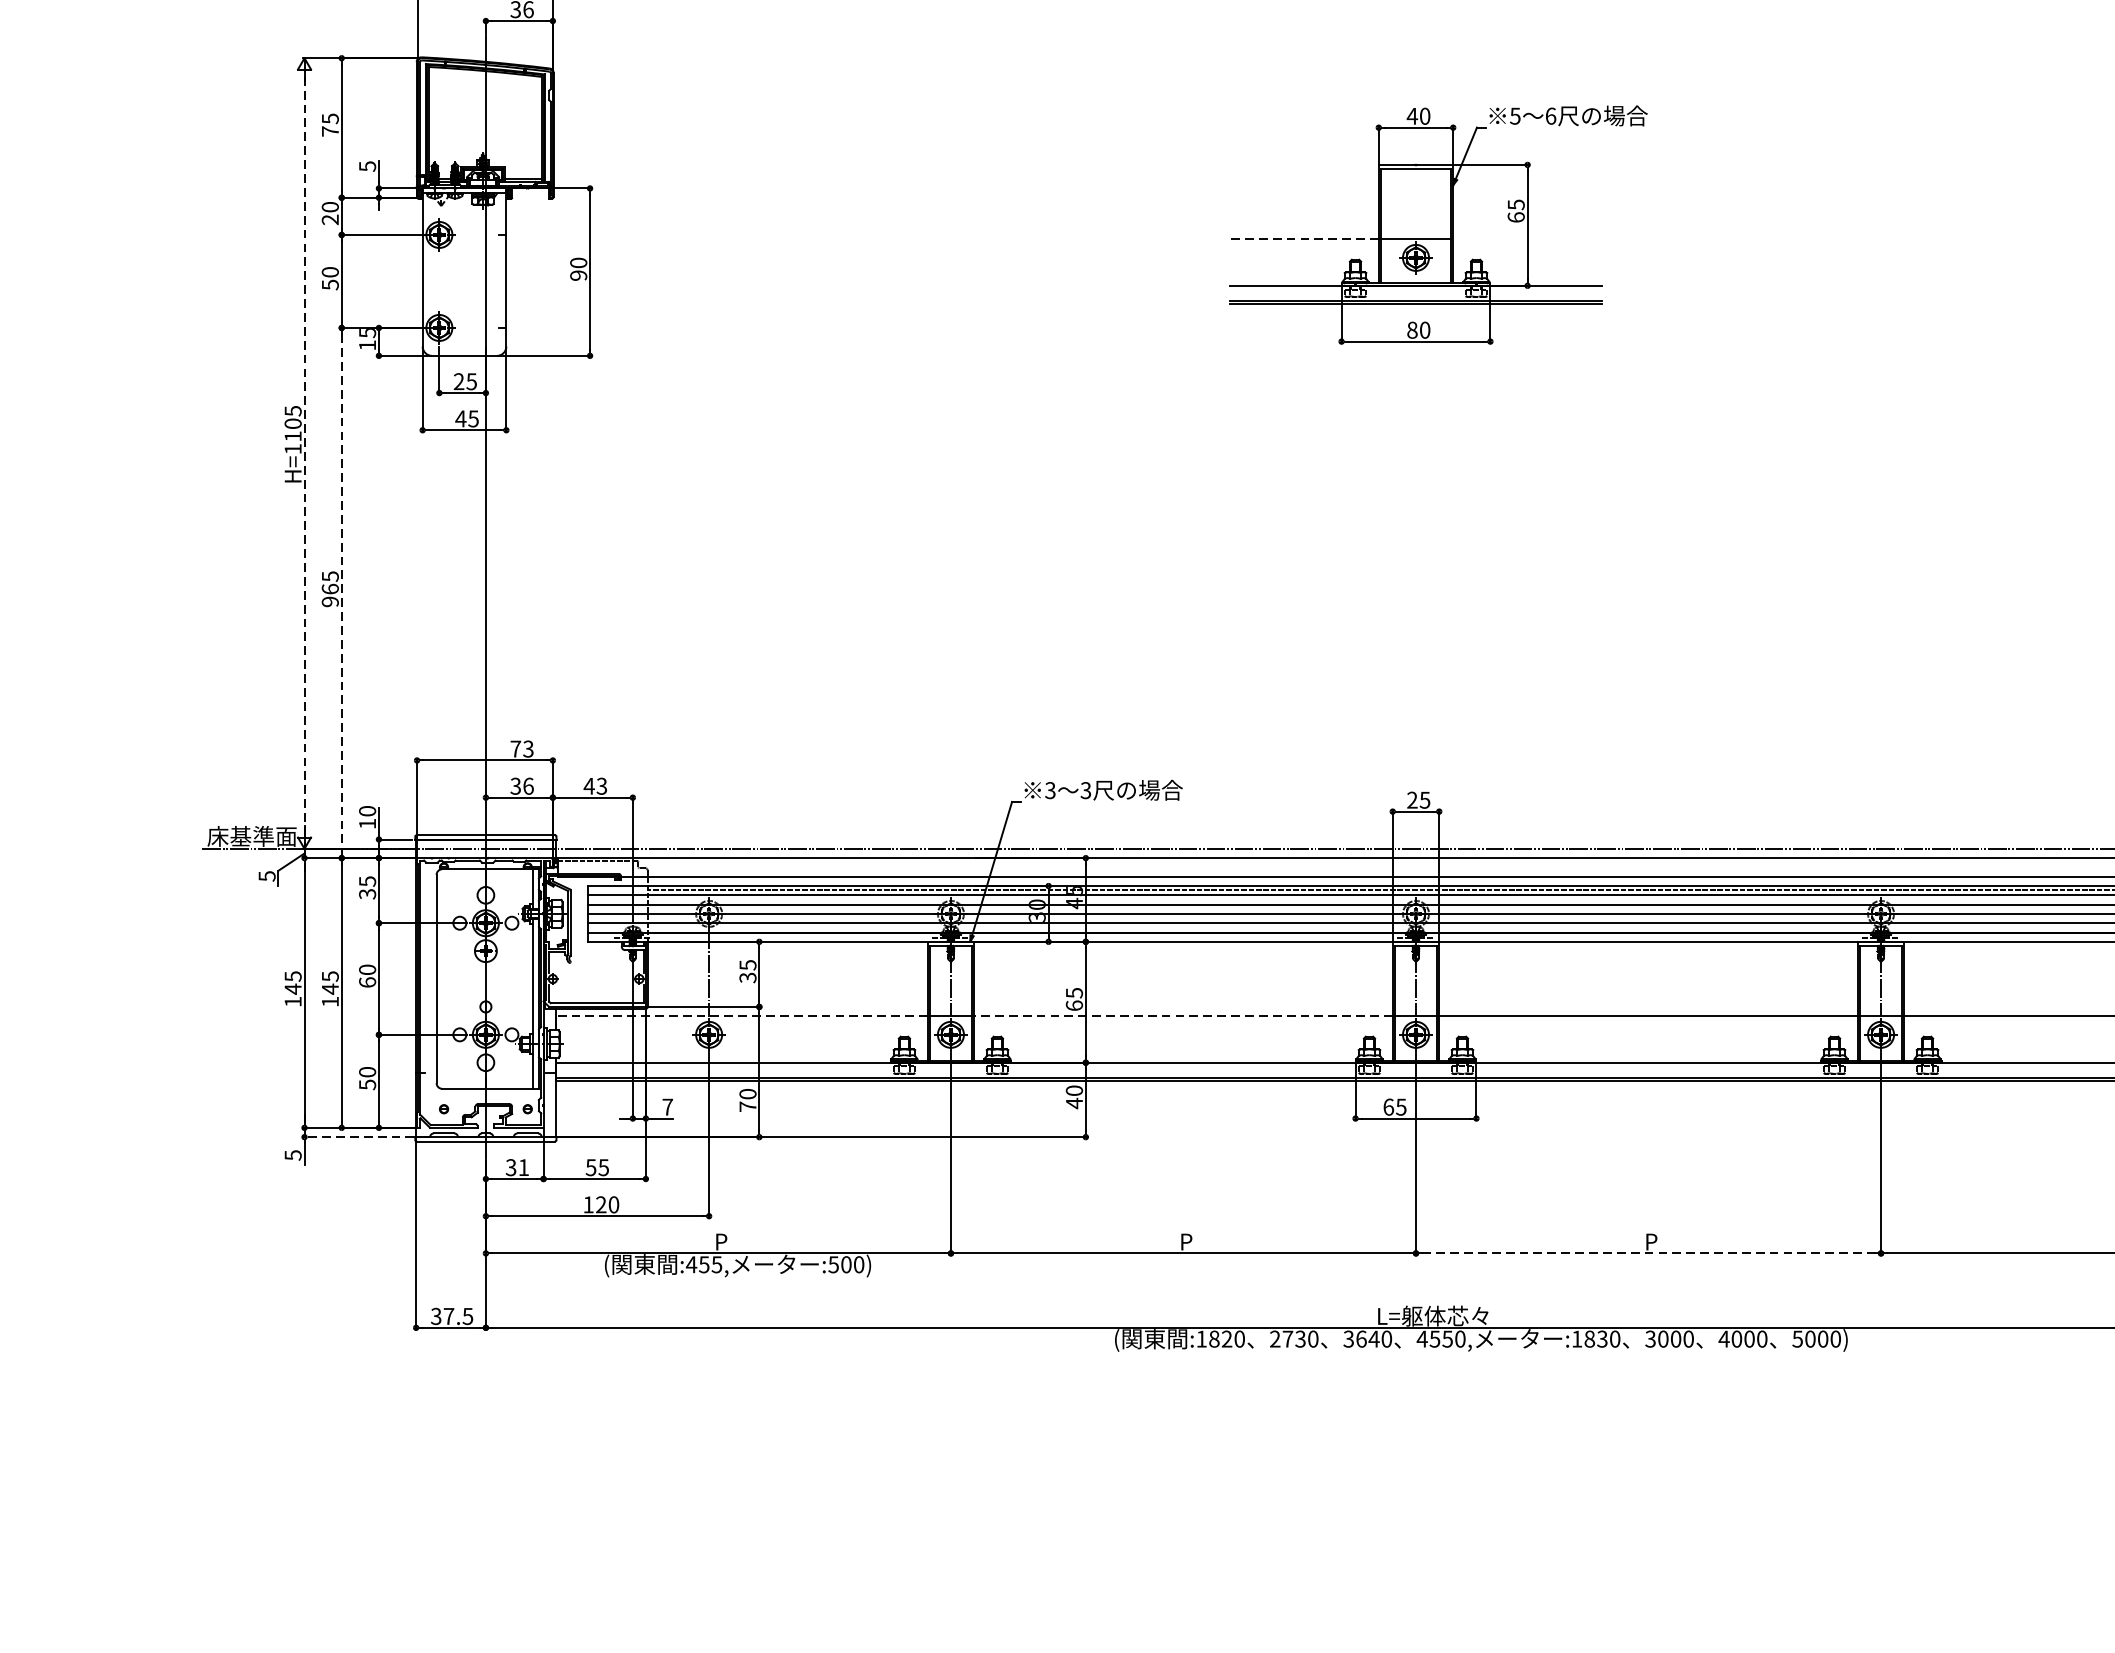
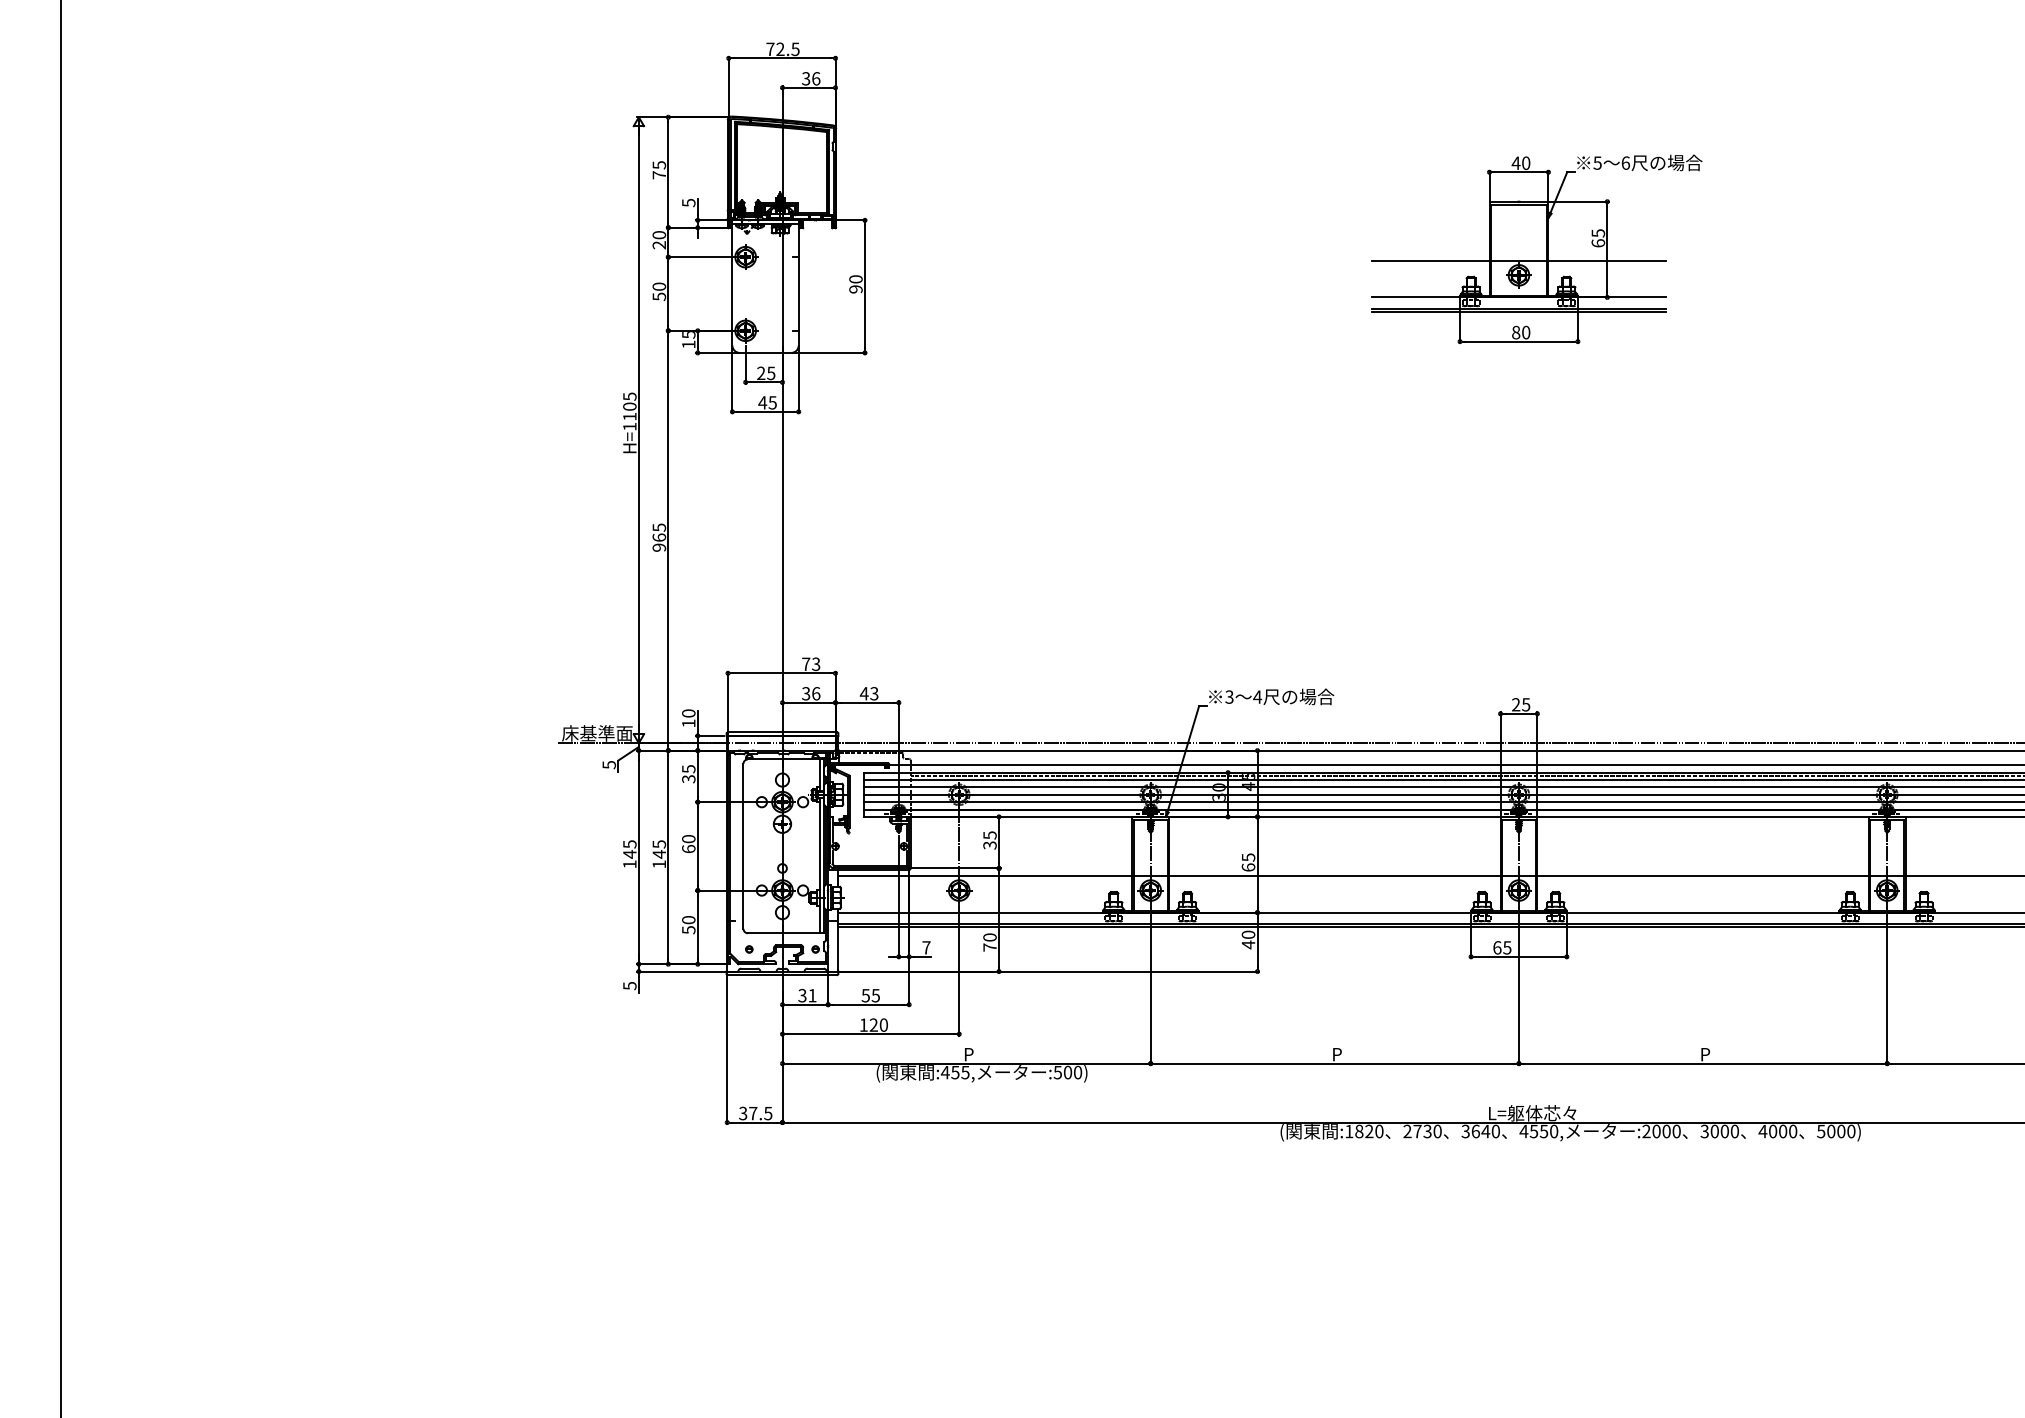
line: (1304, 239) -> (1430, 260), dashed -> solid
line: (1527, 239) -> (1607, 260), added
line: (304, 453) -> (638, 430), dashed -> solid
line: (341, 592) -> (668, 540), dashed -> solid
text: (1085, 789) -> (1257, 696), 3 -> 4
line: (741, 1015) -> (984, 875), dashed -> solid
line: (1183, 1015) -> (1334, 875), dashed -> solid
line: (358, 1137) -> (681, 971), dashed -> solid
line: (1649, 1253) -> (1703, 1063), dashed -> solid
text: (1589, 1339) -> (1656, 1131), :1830 -> :2000

